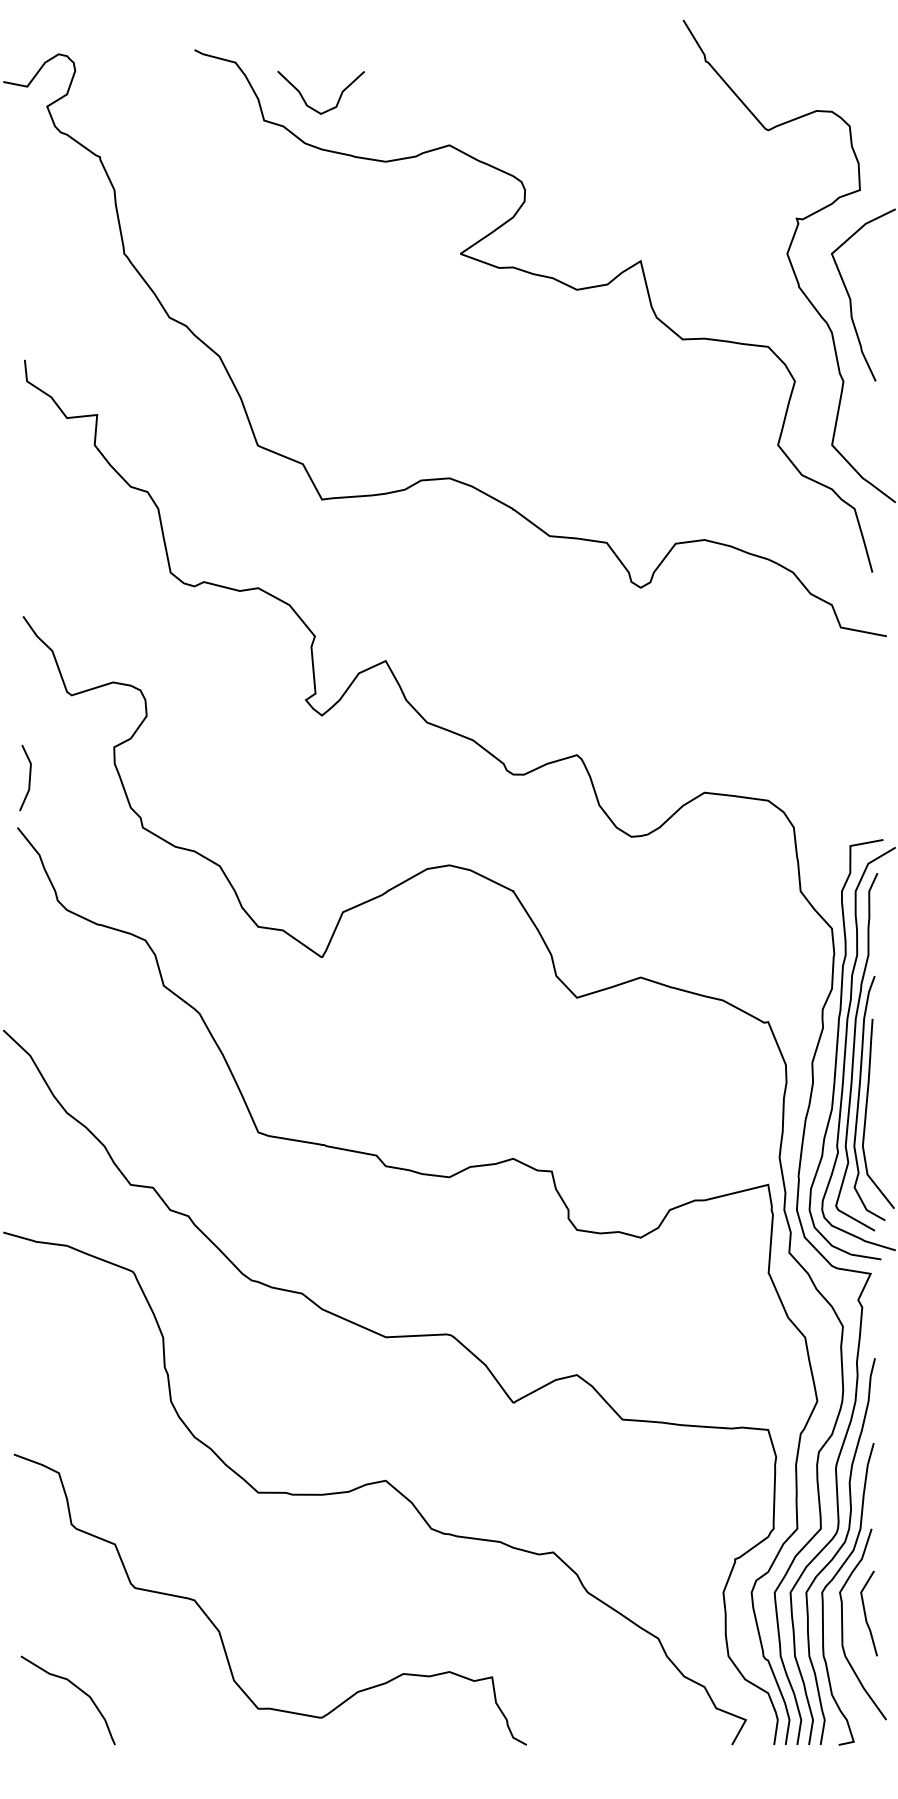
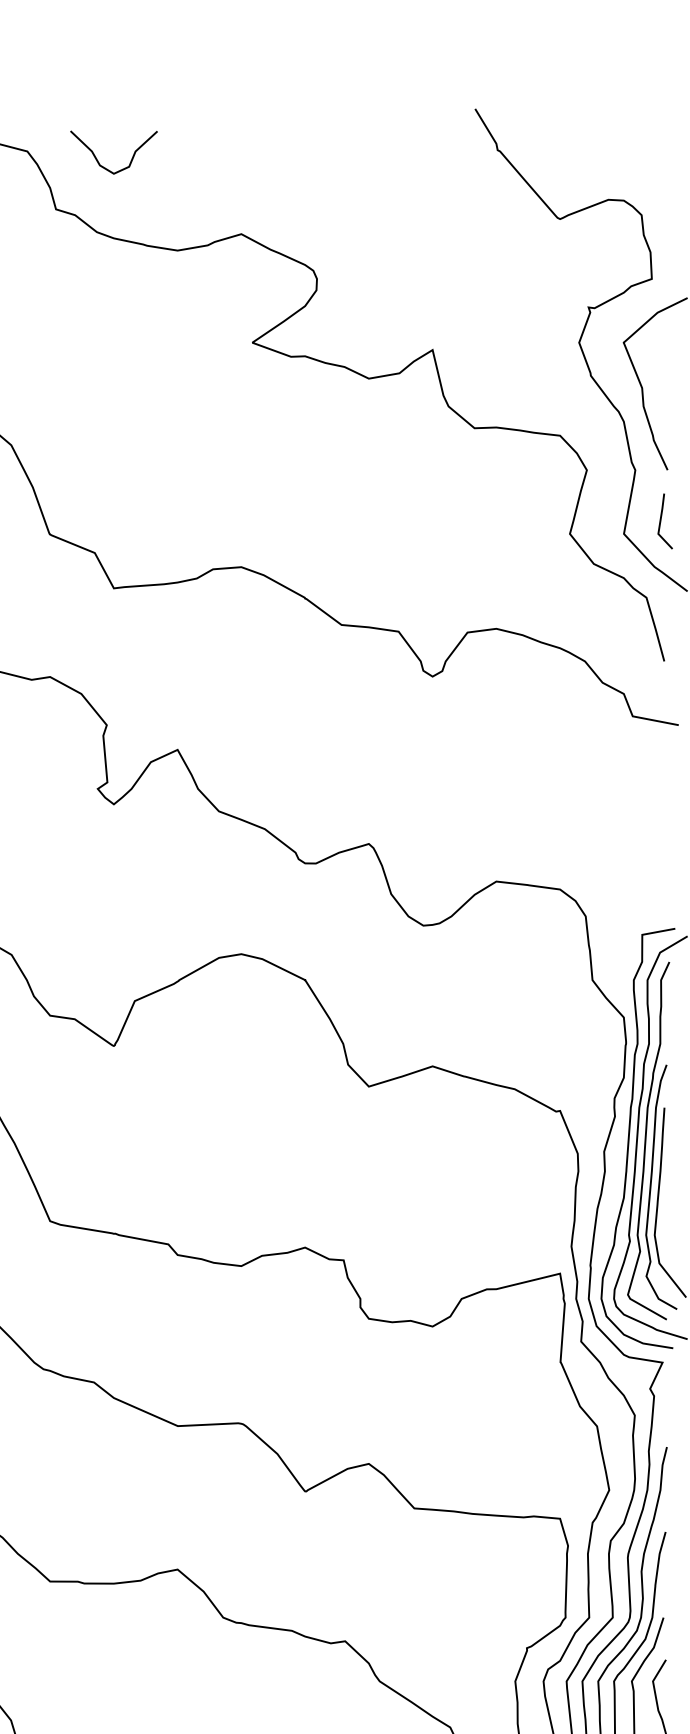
curve: (305, 100) -> (98, 160), moved
line: (869, 432) -> (661, 521), added

